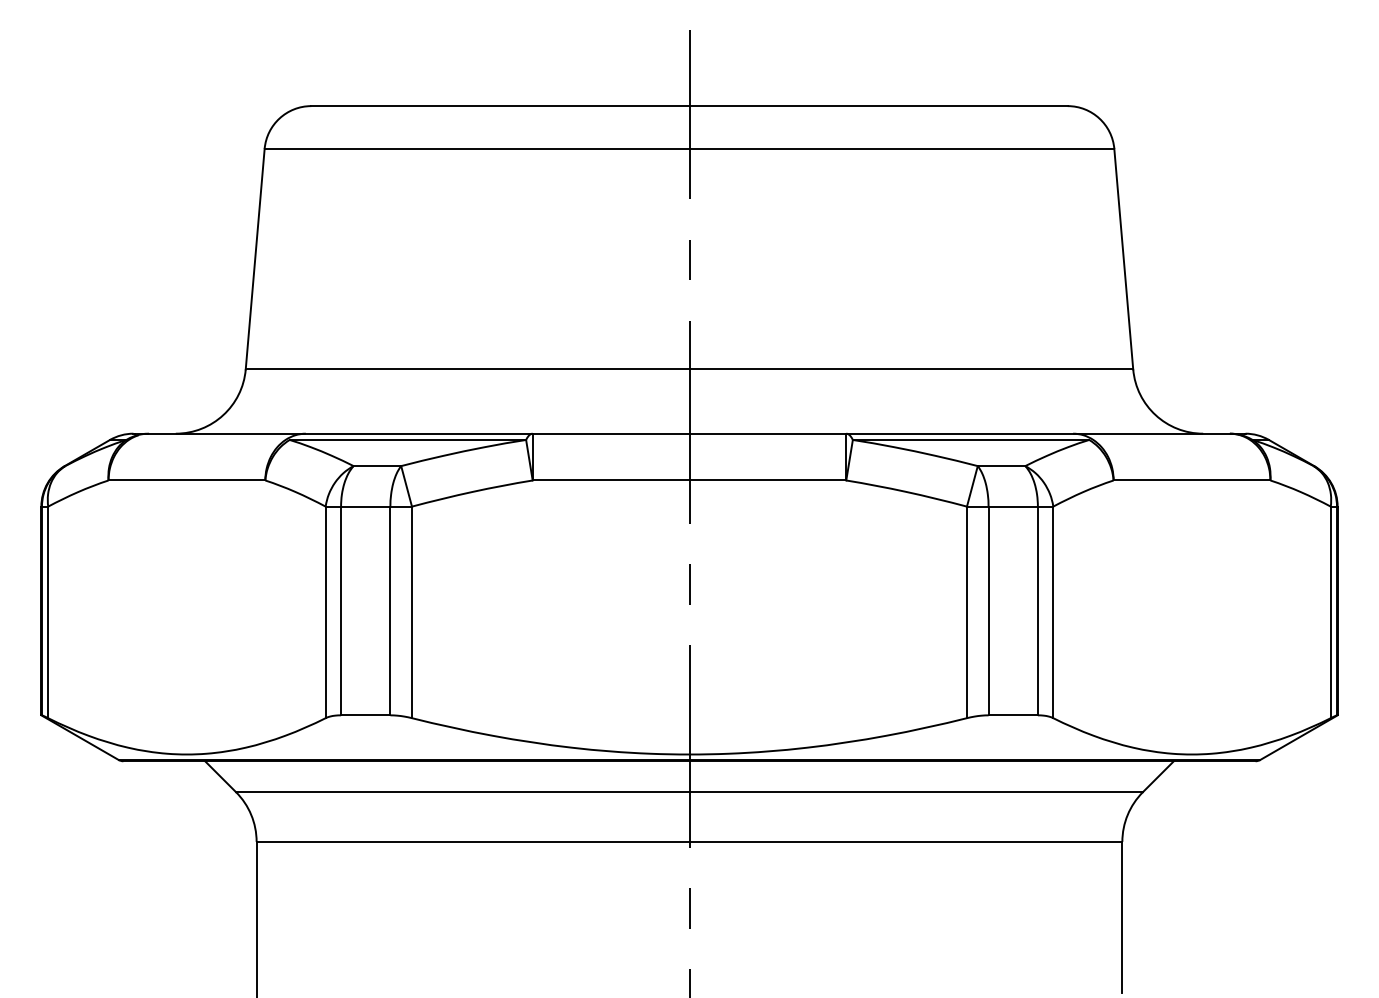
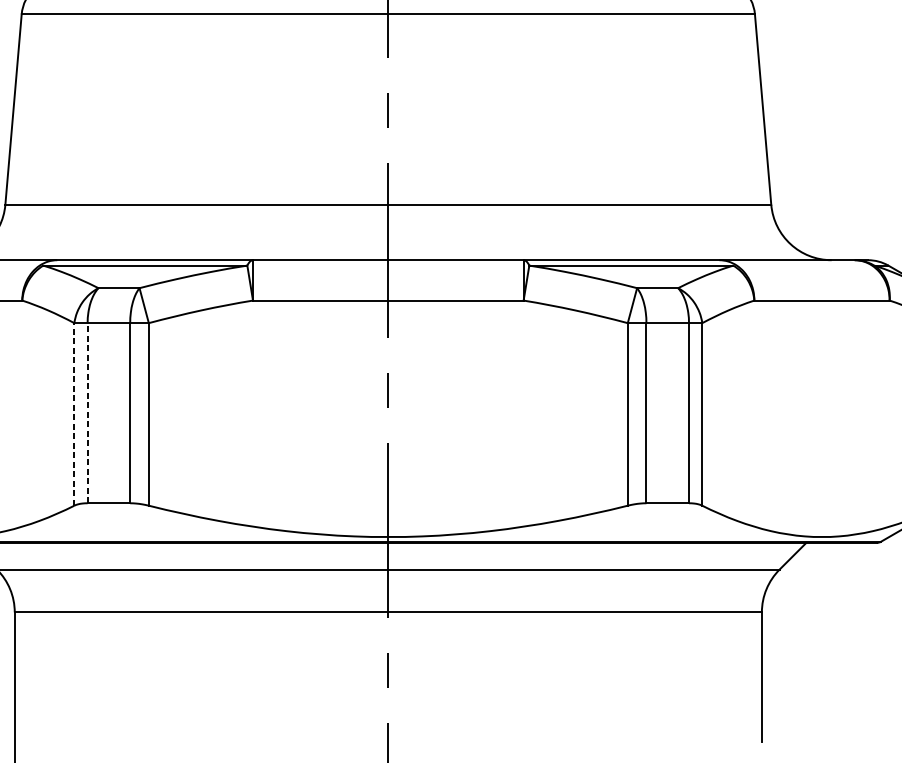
line: (341, 610) -> (88, 412), solid -> dashed
line: (325, 612) -> (74, 414), solid -> dashed

